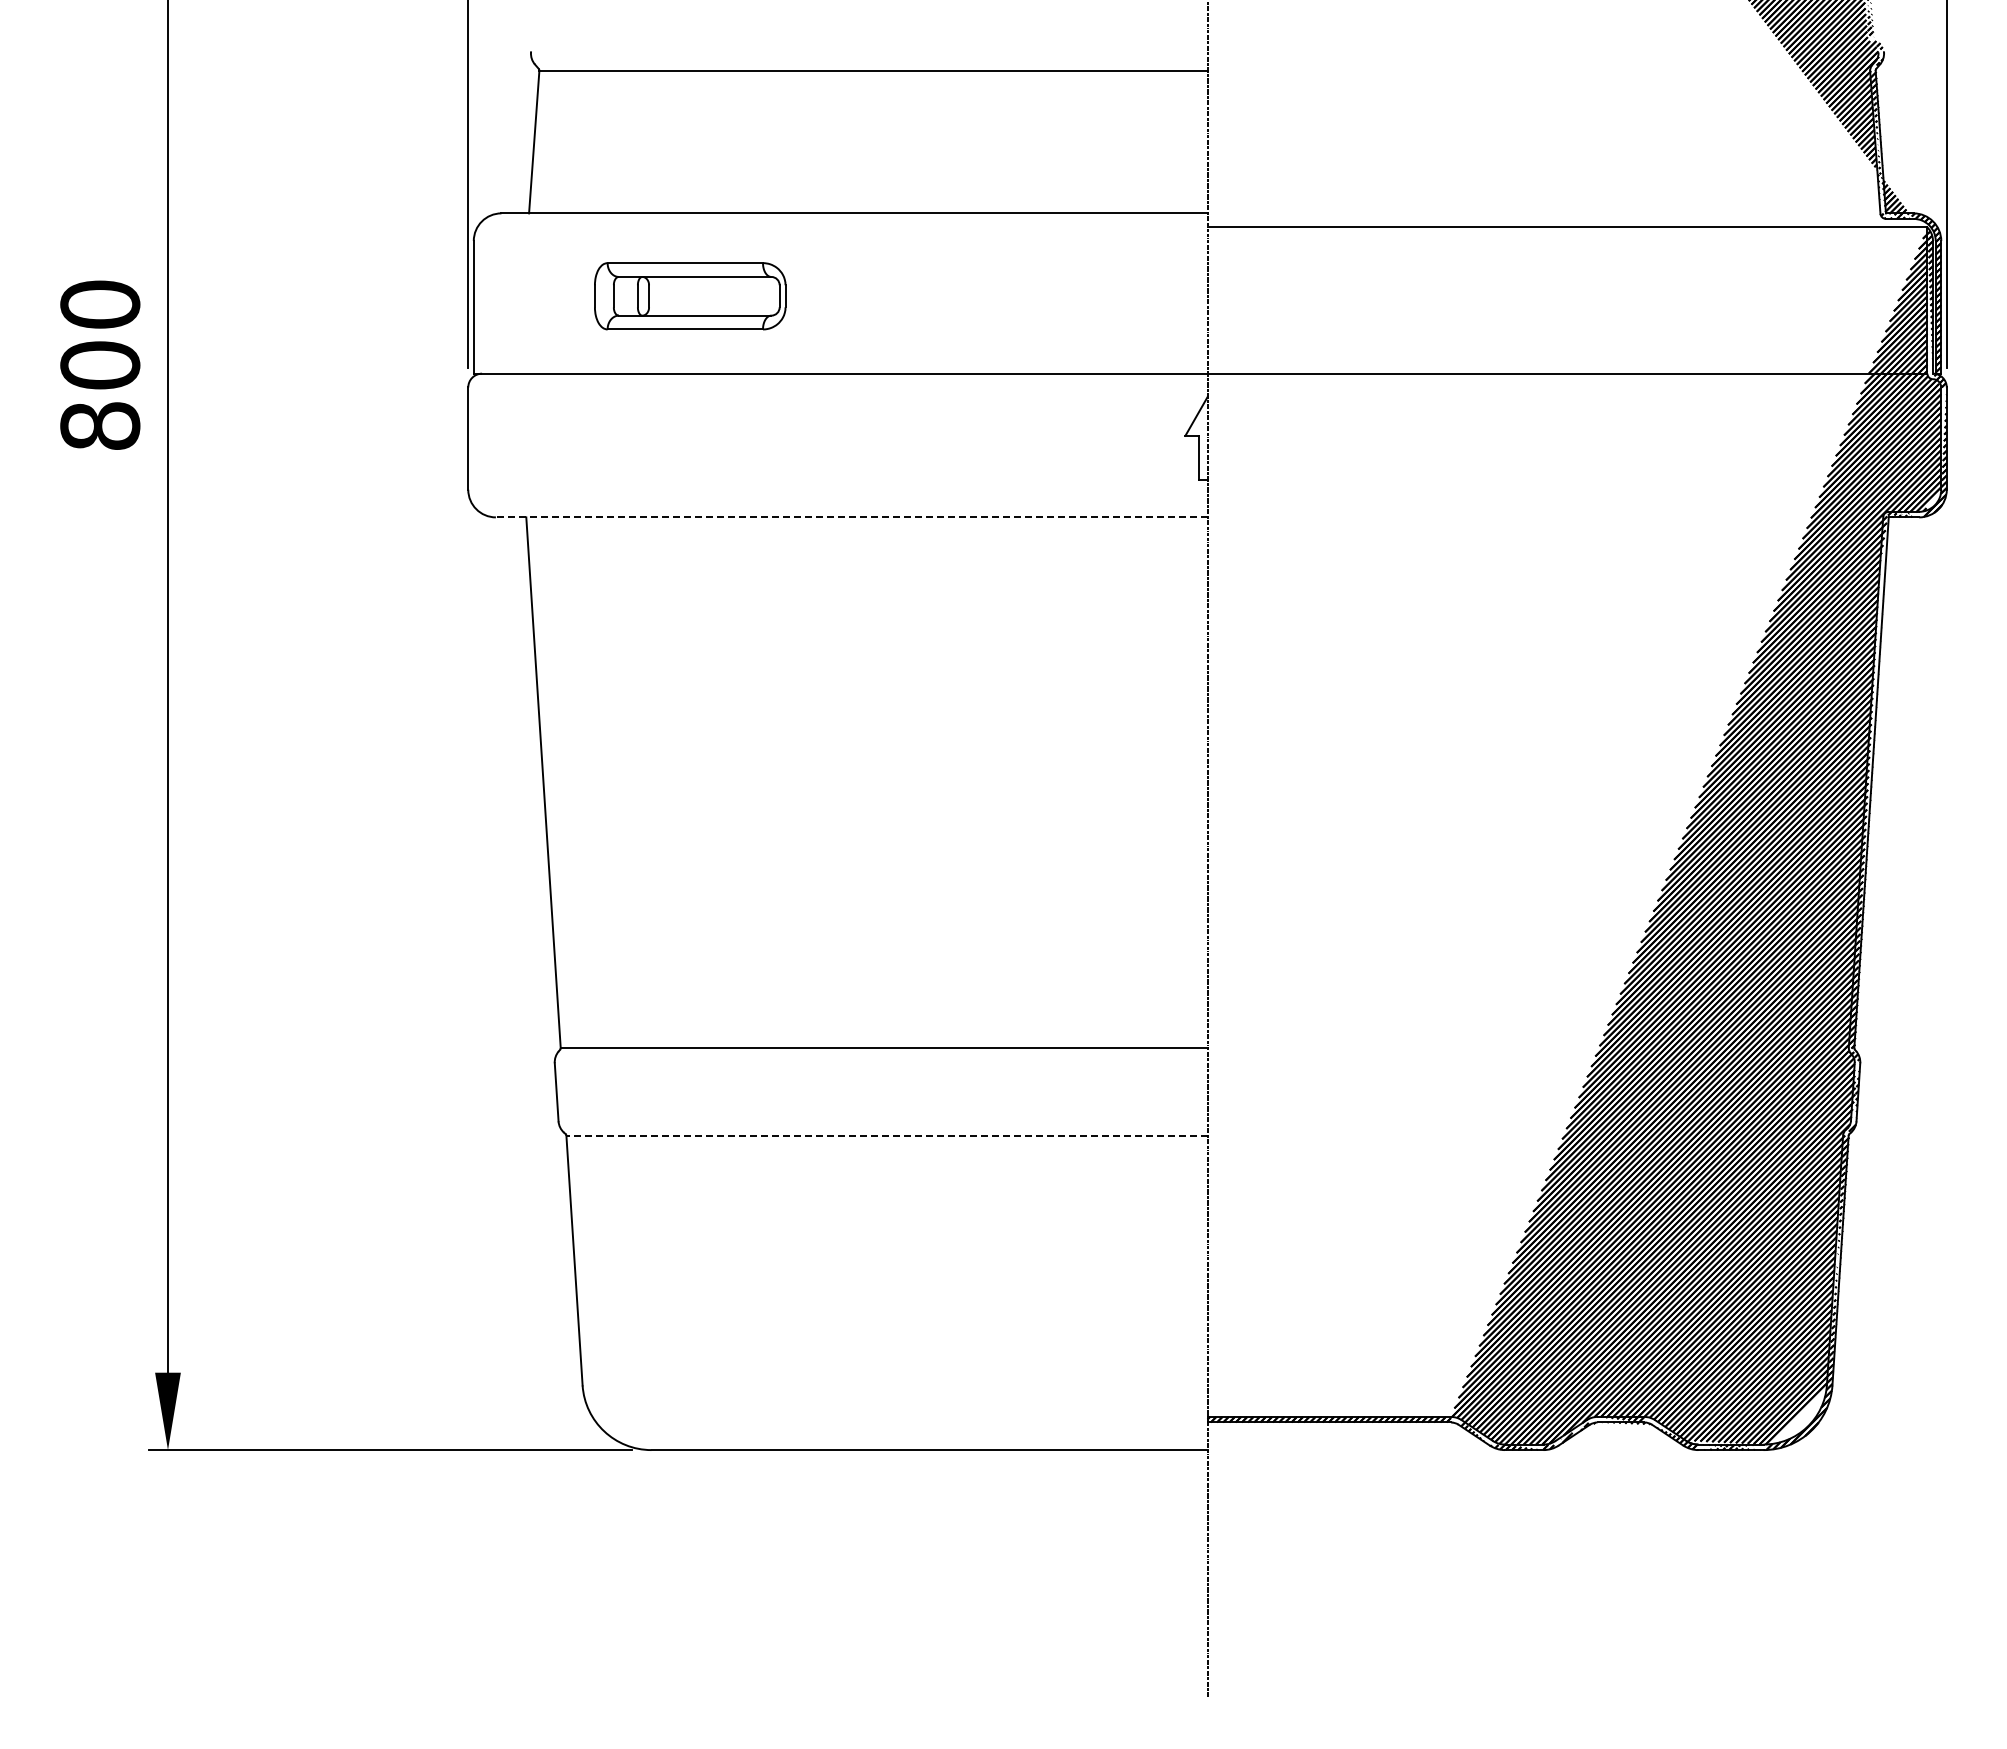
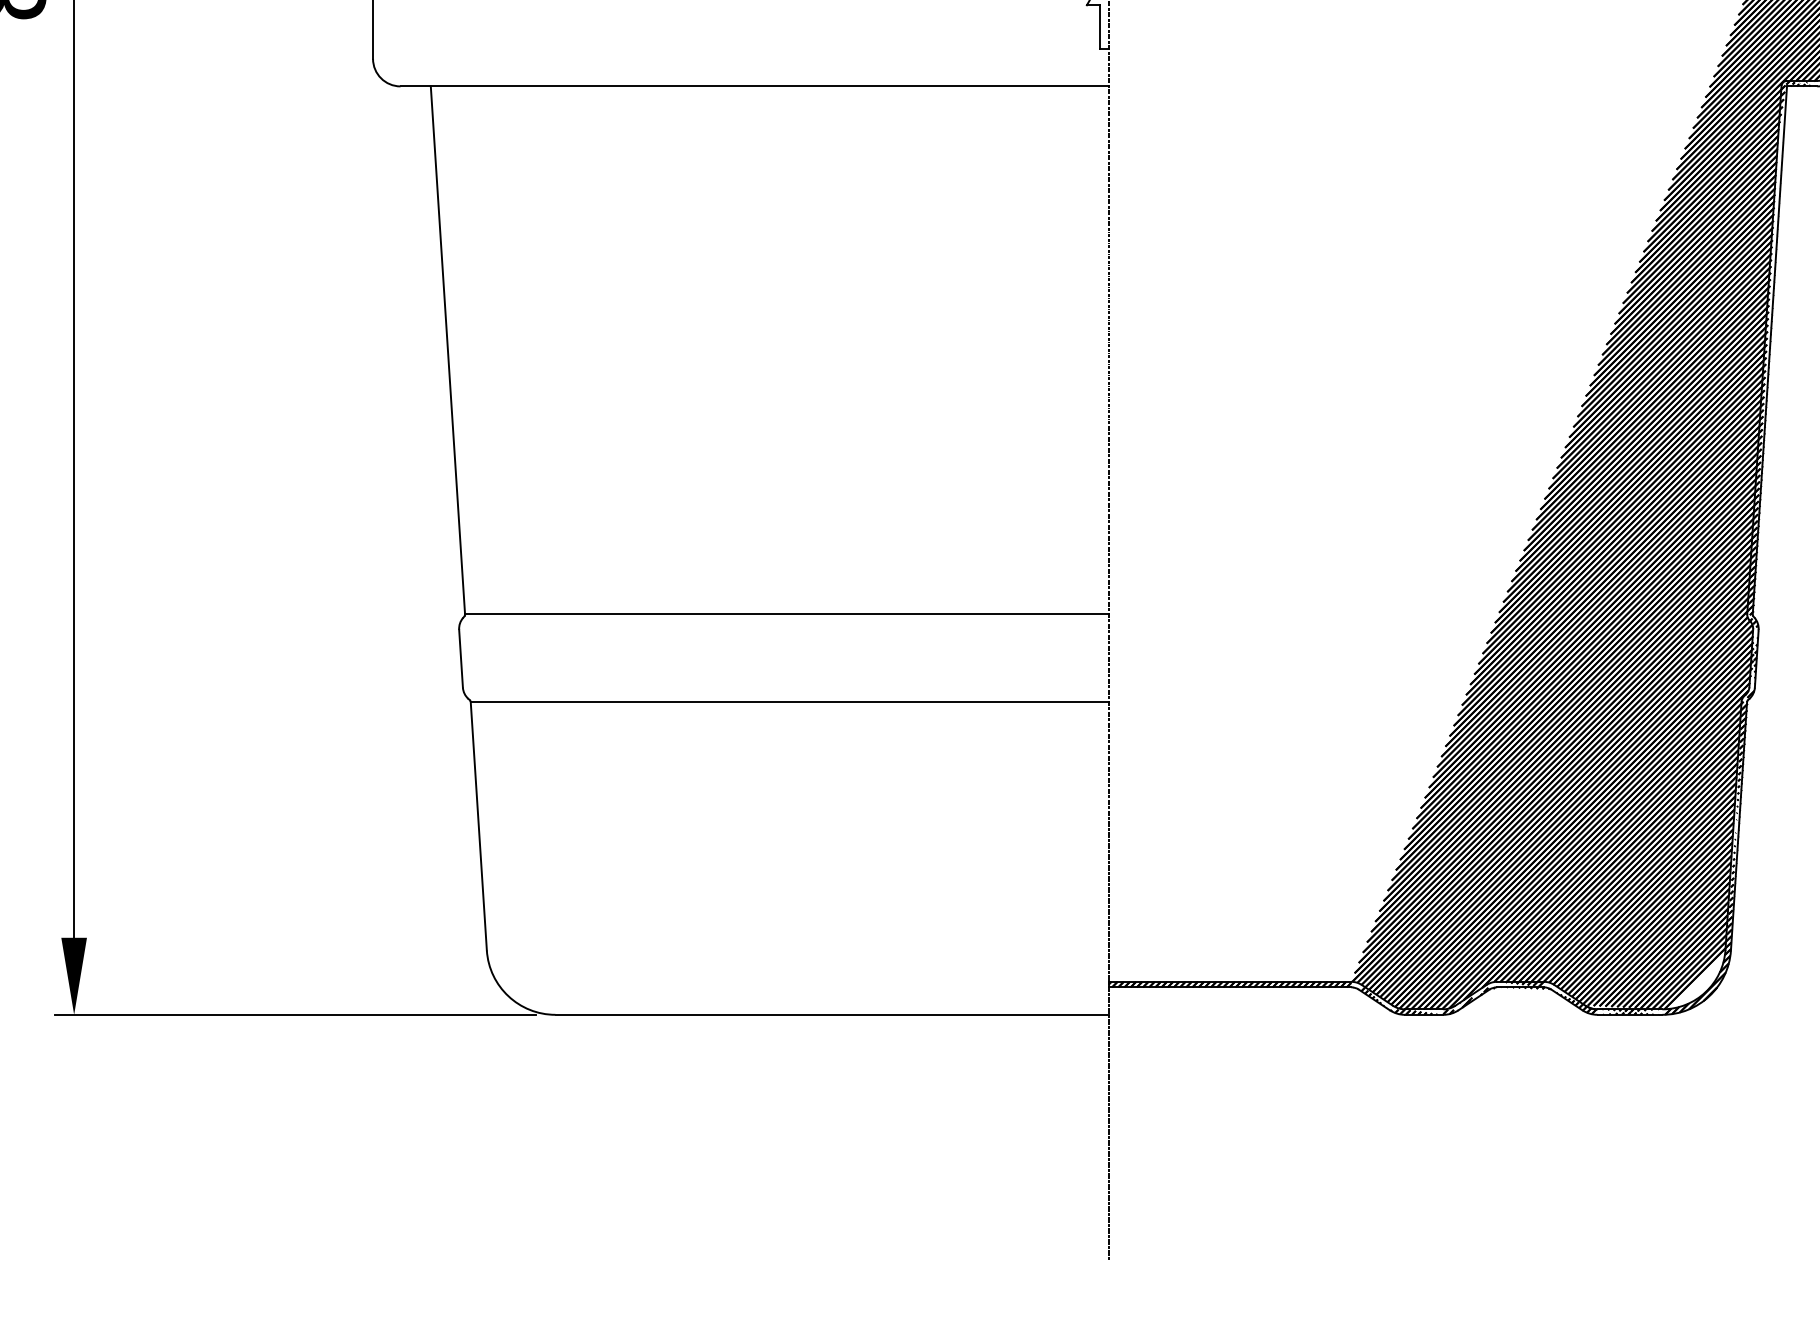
line: (851, 517) -> (754, 86), dashed -> solid
line: (886, 1135) -> (789, 701), dashed -> solid

